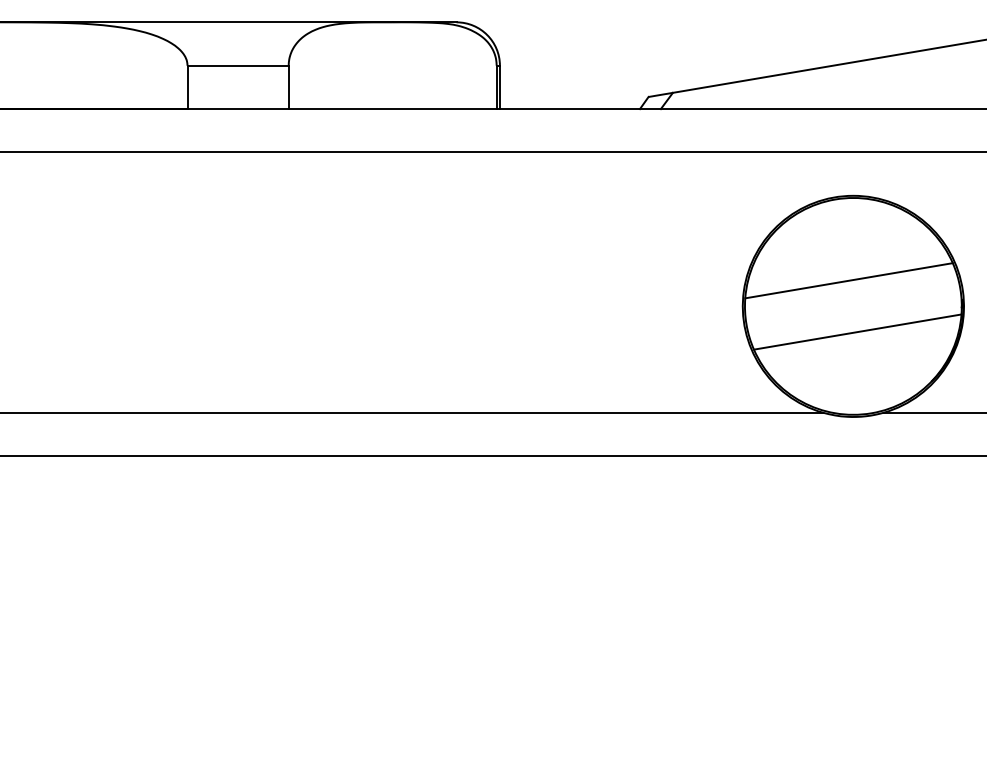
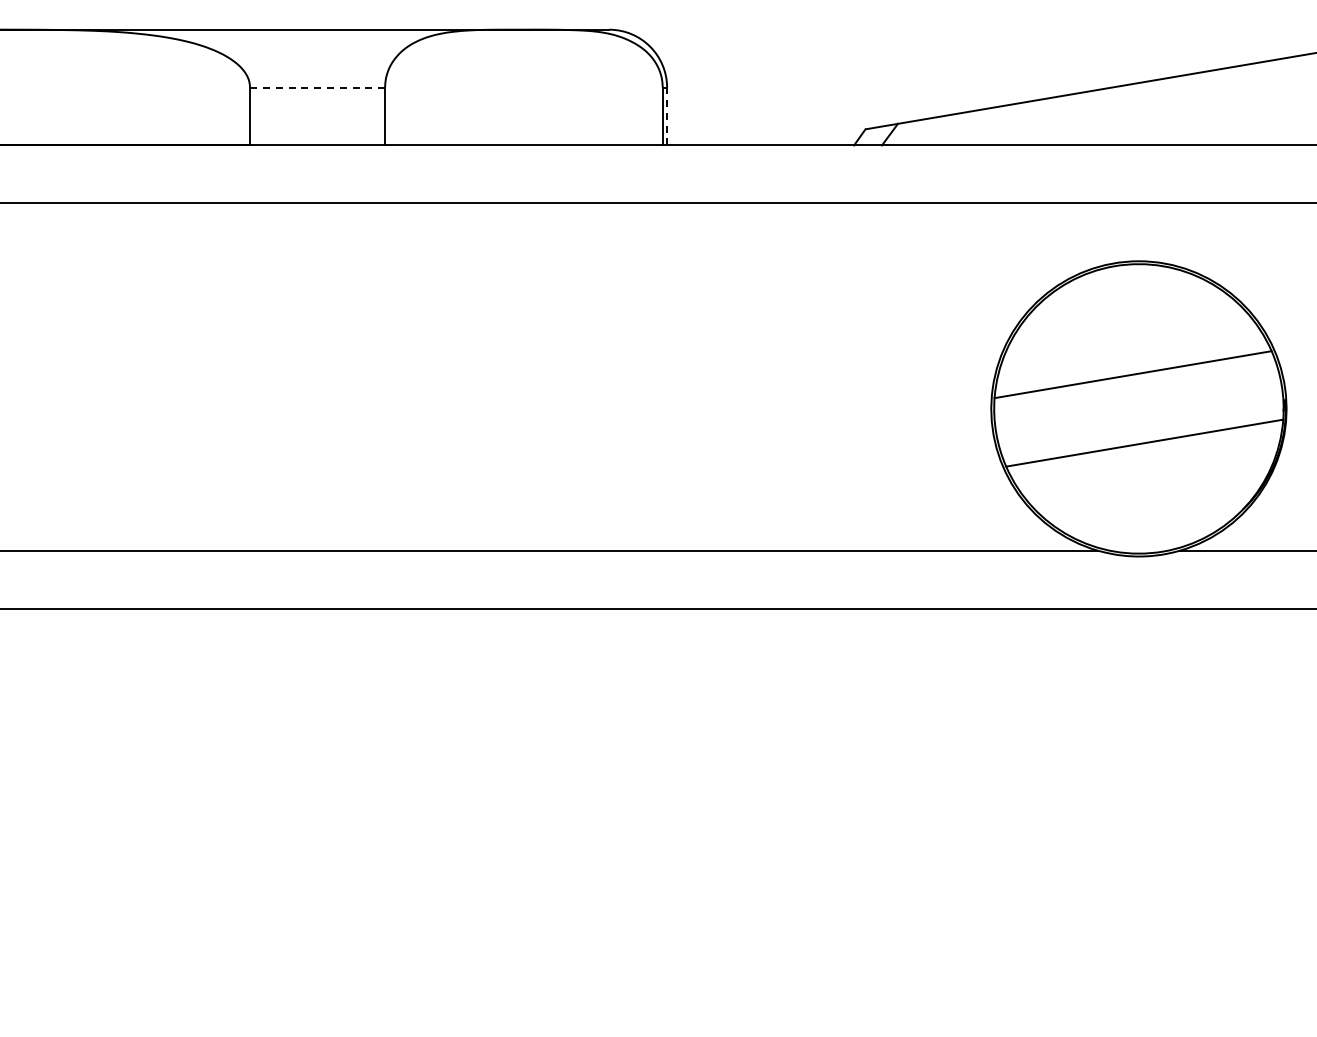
line: (238, 65) -> (317, 87), solid -> dashed
line: (500, 87) -> (667, 116), solid -> dashed

